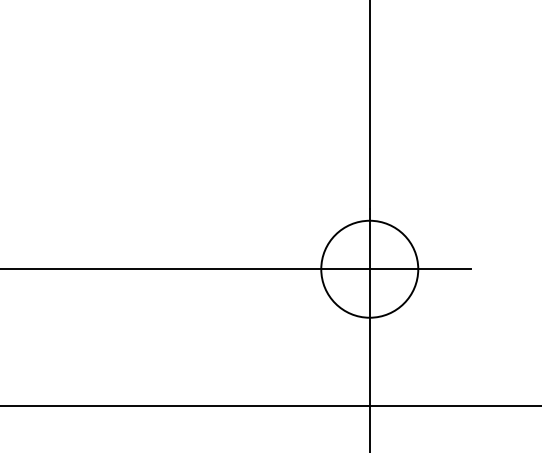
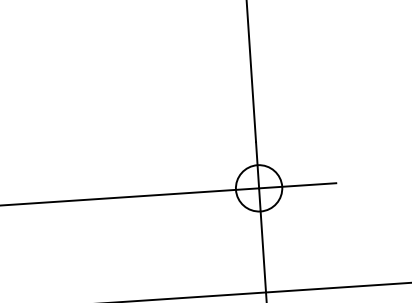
circle: (369, 268) -> (258, 187), size x0.62

